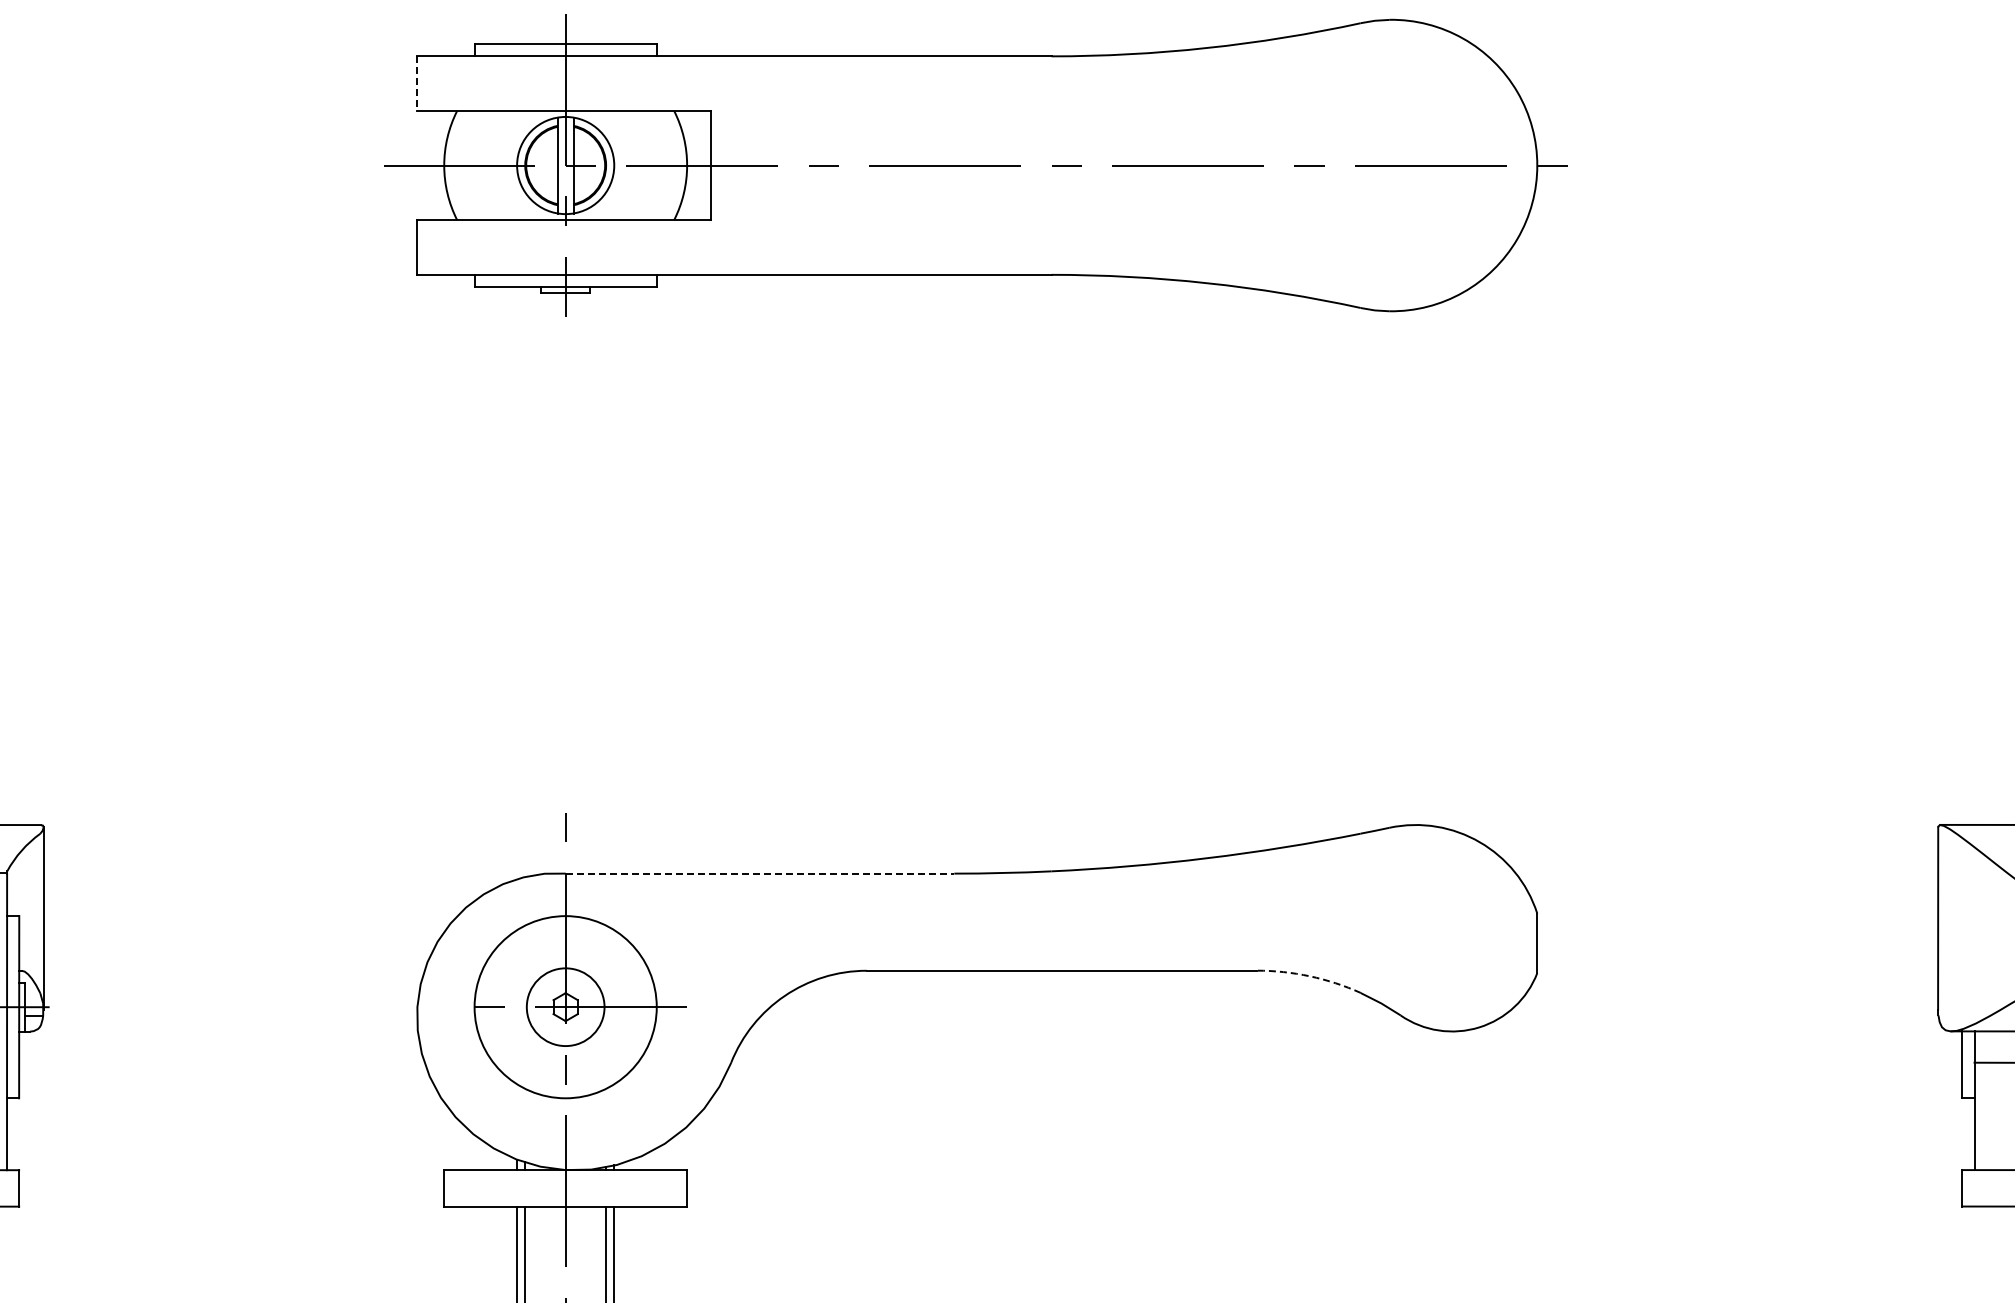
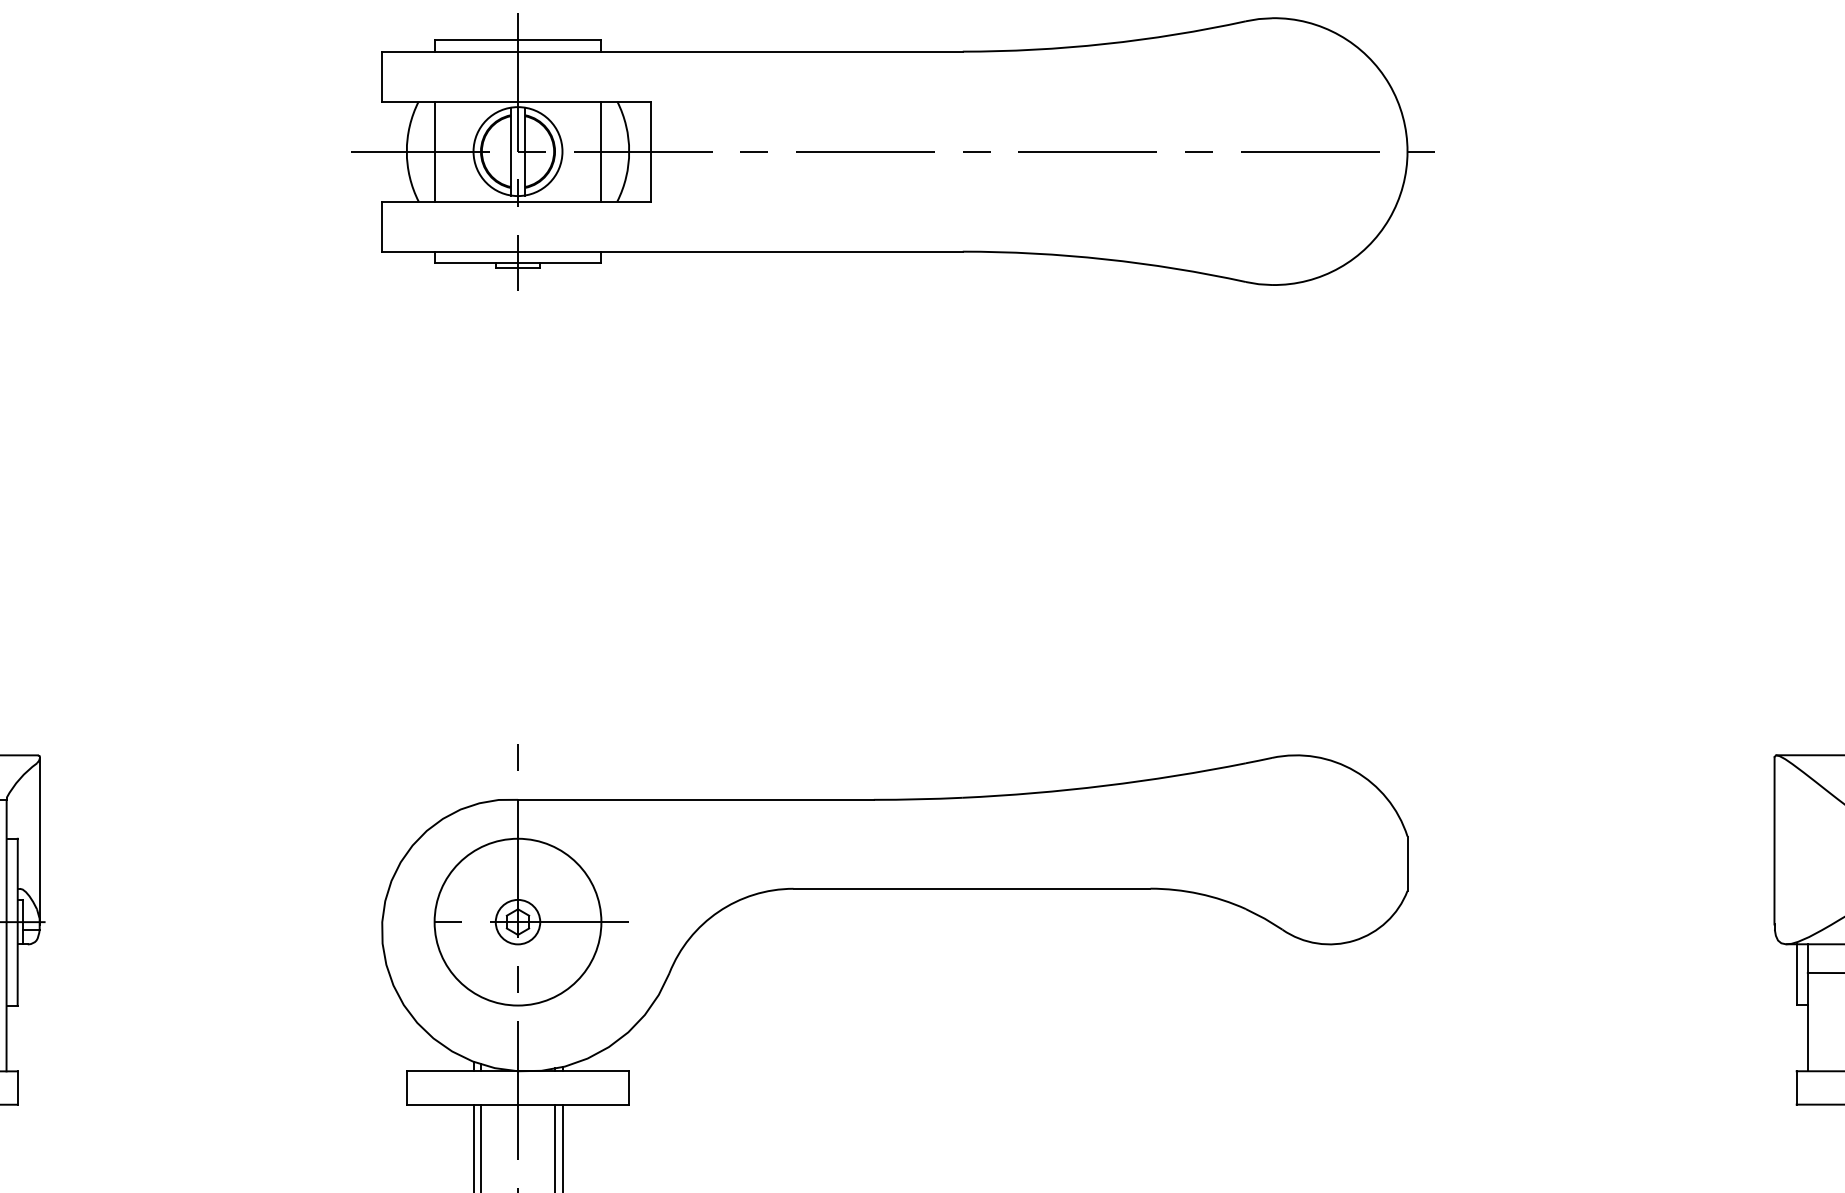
line: (417, 84) -> (382, 77), dashed -> solid
line: (474, 165) -> (434, 151), added
line: (656, 165) -> (601, 151), added
line: (760, 873) -> (696, 799), dashed -> solid
arc: (1309, 976) -> (1198, 894), dashed -> solid
circle: (565, 1006) -> (517, 921), size x0.62

